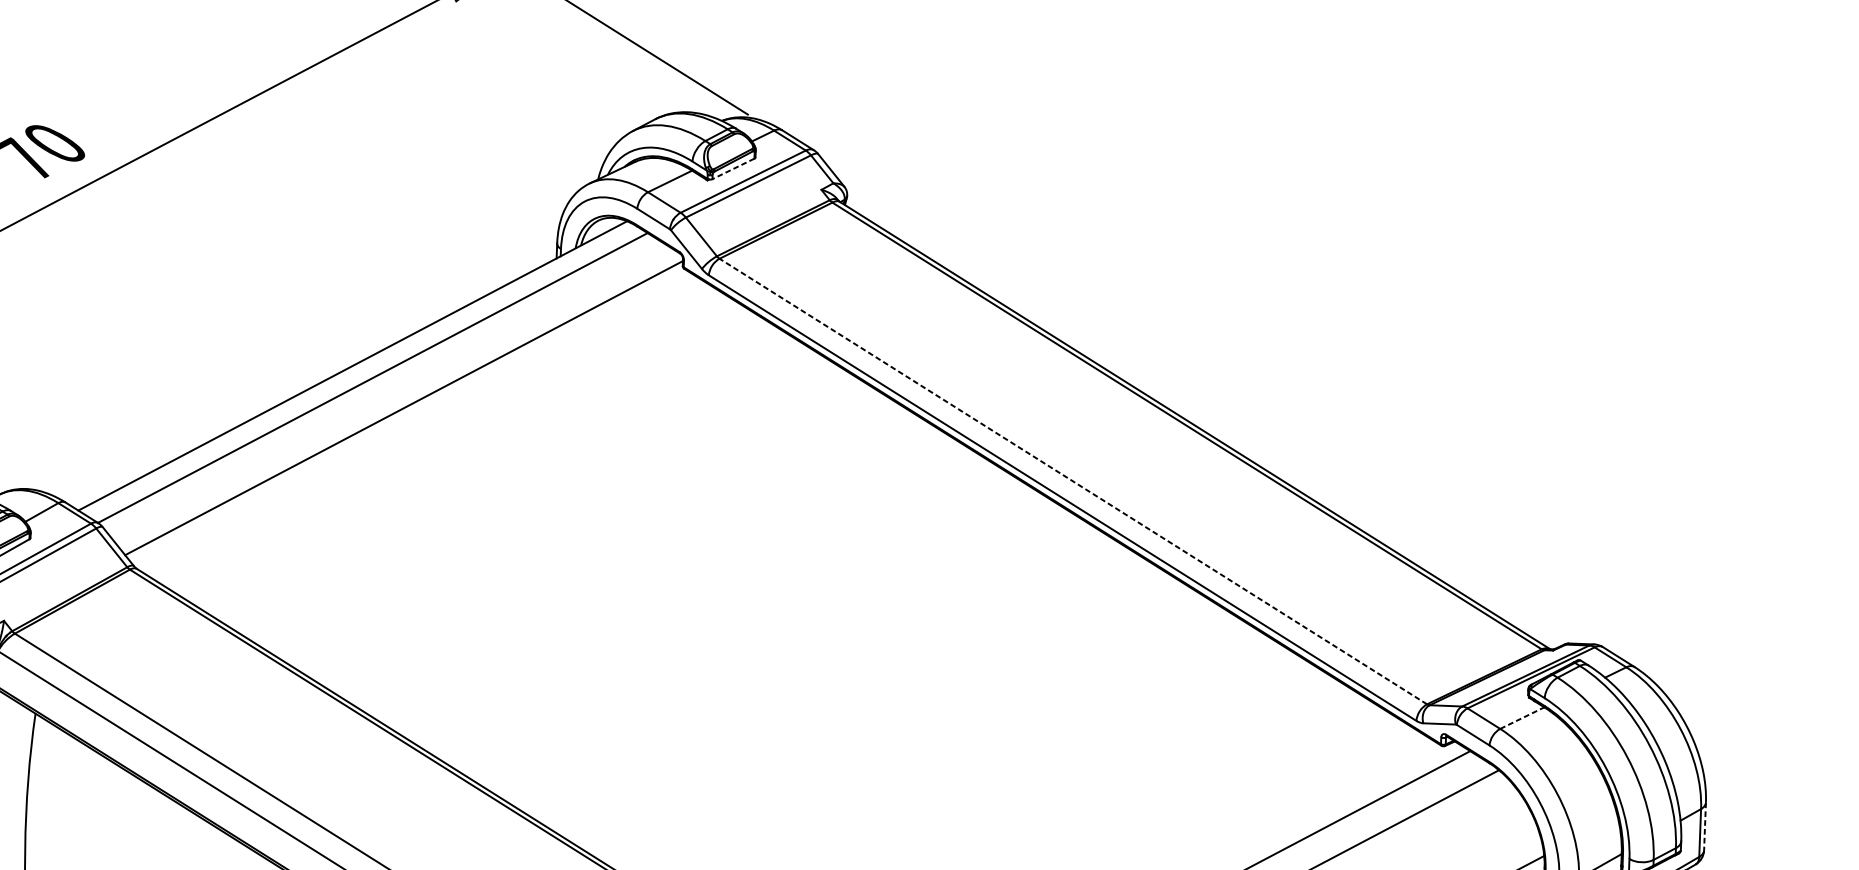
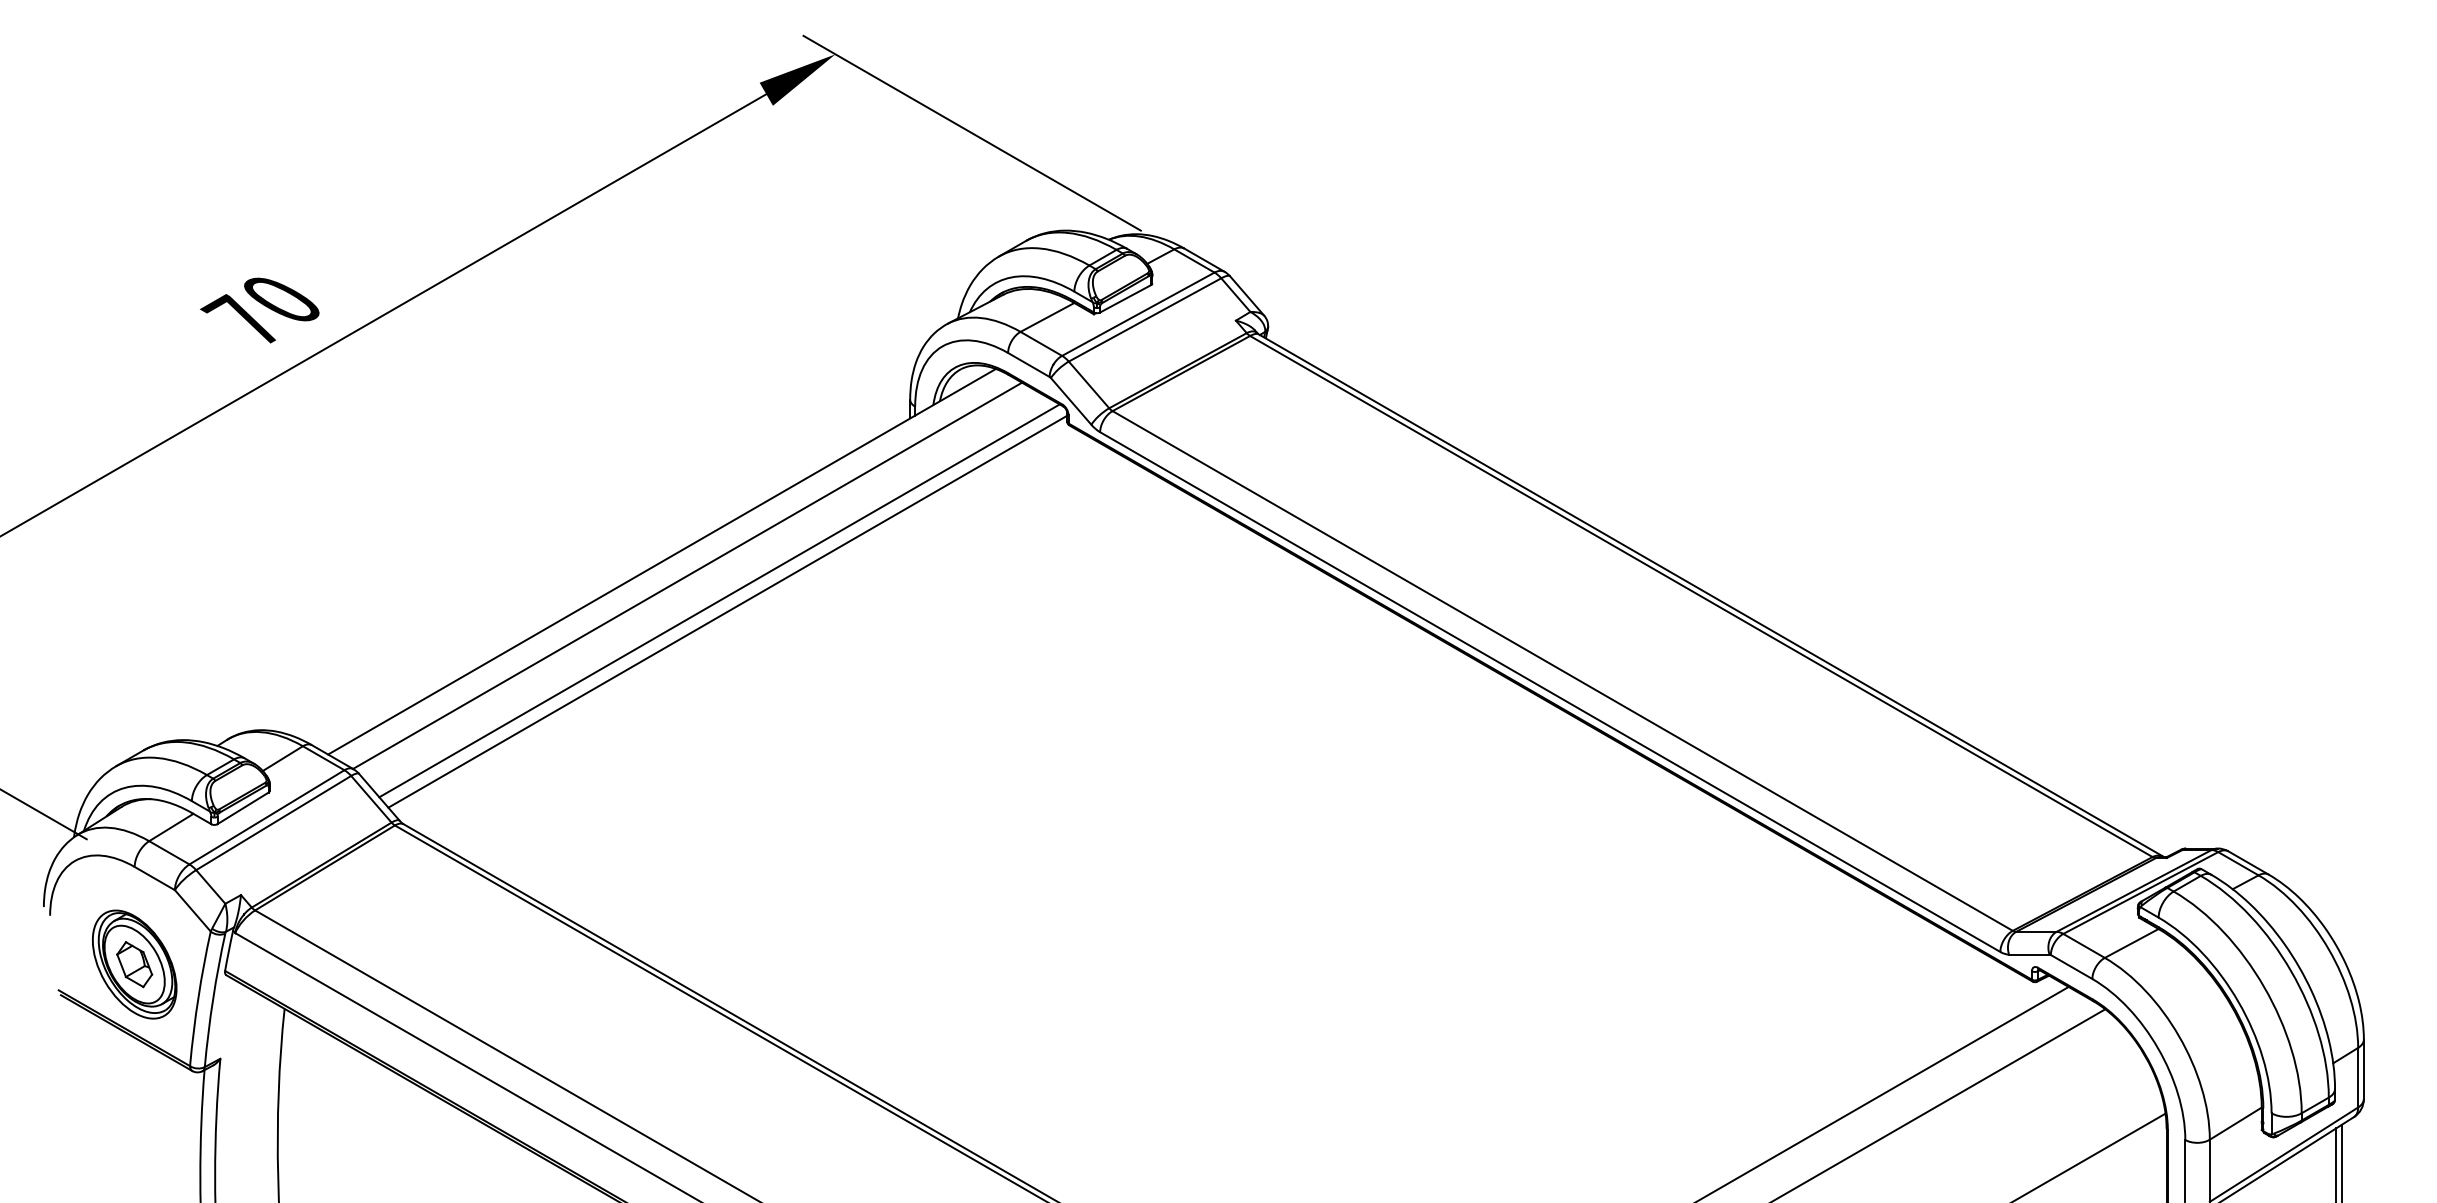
line: (733, 169) -> (1125, 299), dashed -> solid
line: (397, 398) -> (719, 600), added
line: (1073, 481) -> (1562, 670), dashed -> solid
line: (1522, 718) -> (2131, 943), dashed -> solid
line: (1704, 826) -> (2363, 1069), dashed -> solid

